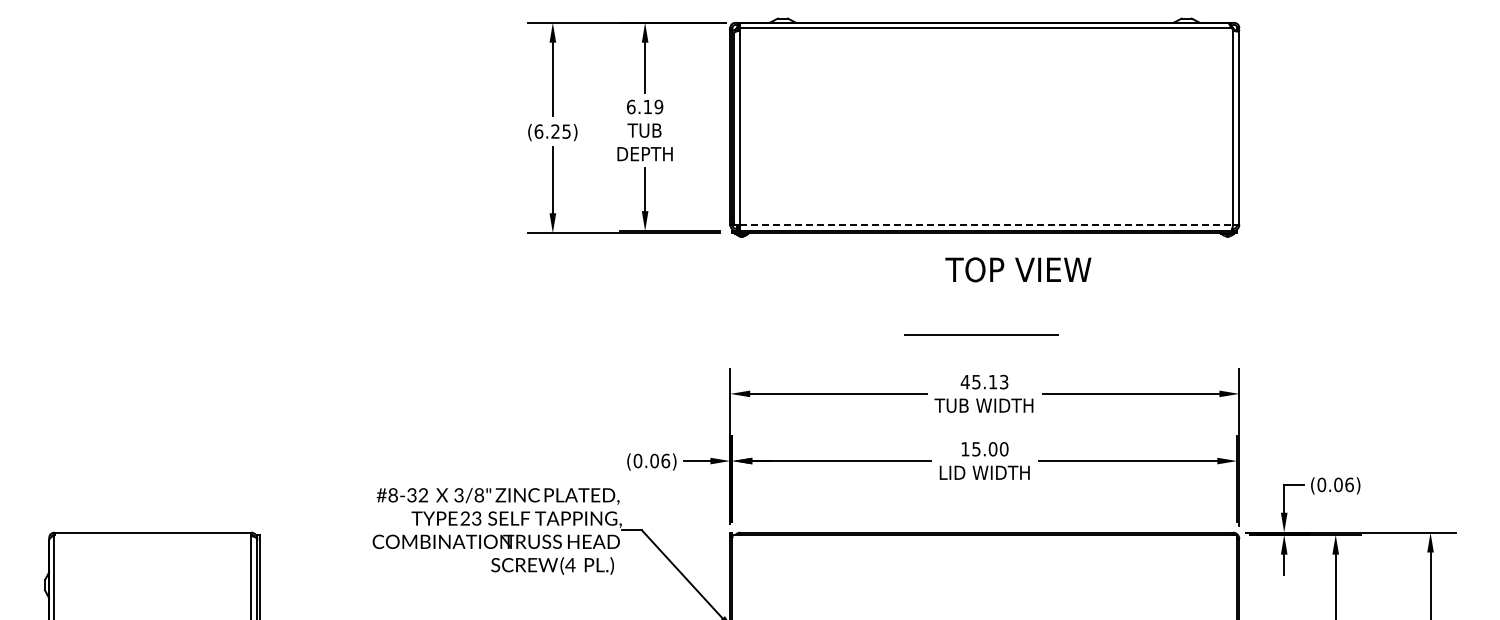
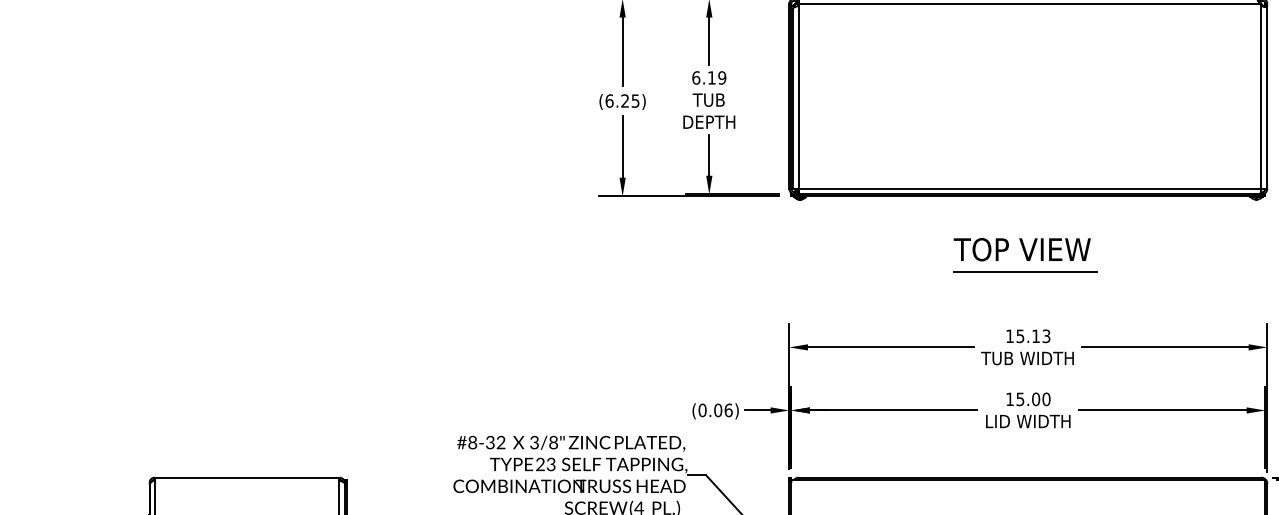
line: (987, 224) -> (1030, 188), dashed -> solid
text: (1018, 269) -> (1022, 249), moved
line: (981, 334) -> (1025, 271), moved
text: (964, 382) -> (1009, 336), 45.13 -> 15.13

